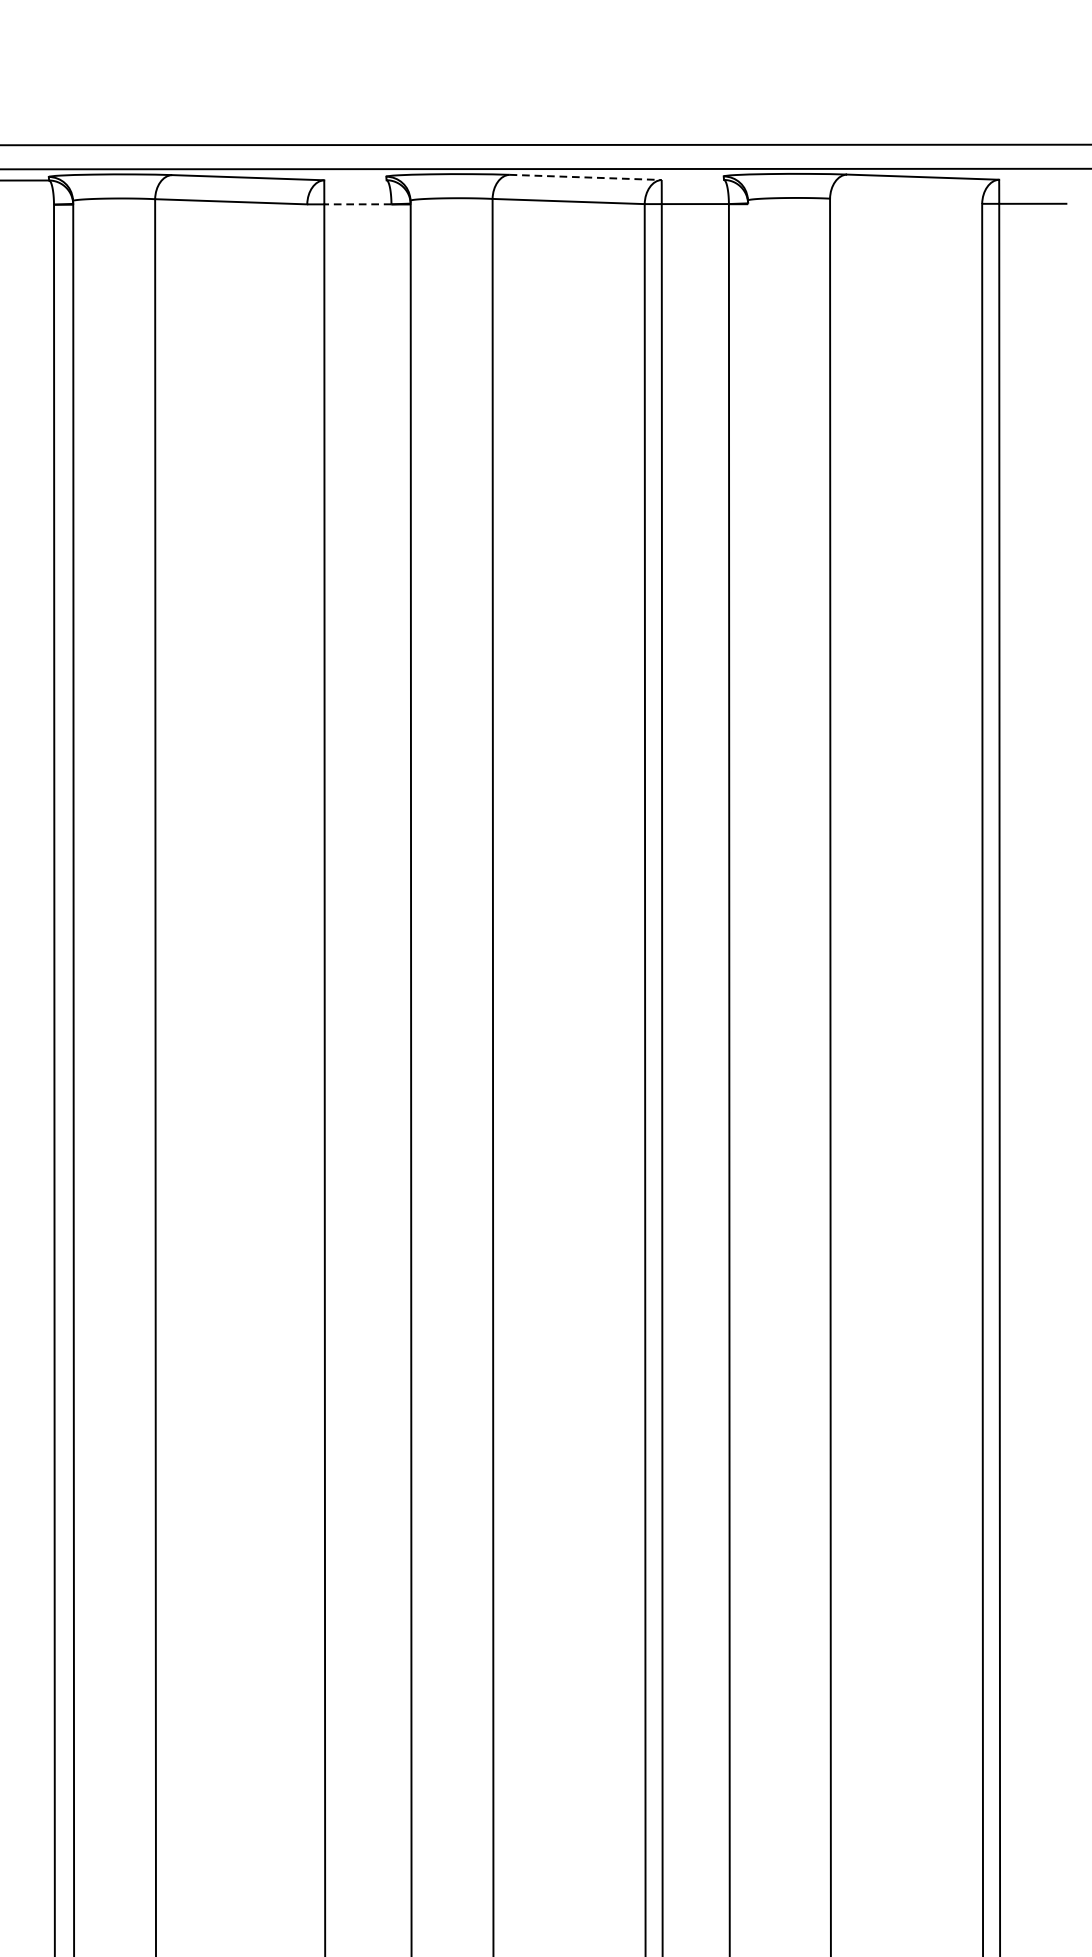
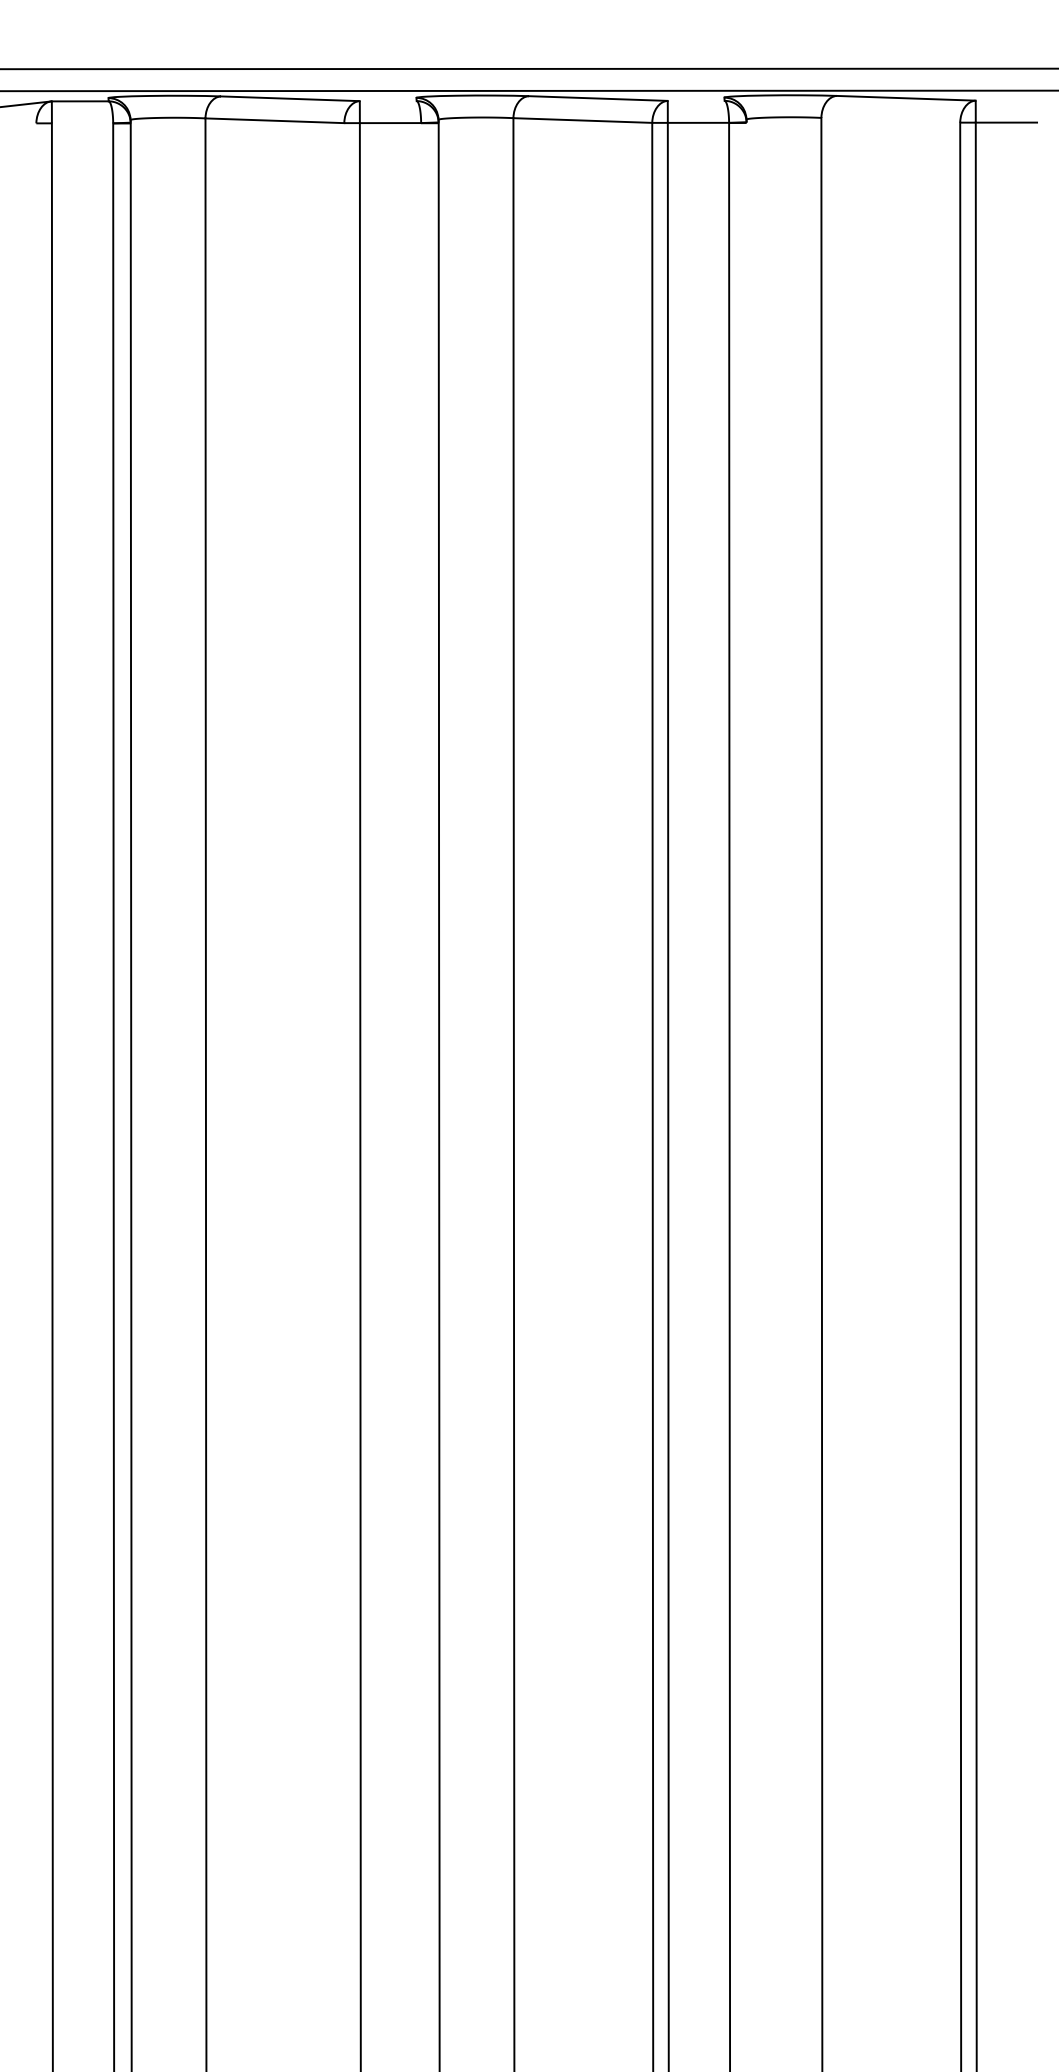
line: (585, 177) -> (598, 98), dashed -> solid
line: (357, 204) -> (390, 123), dashed -> solid

